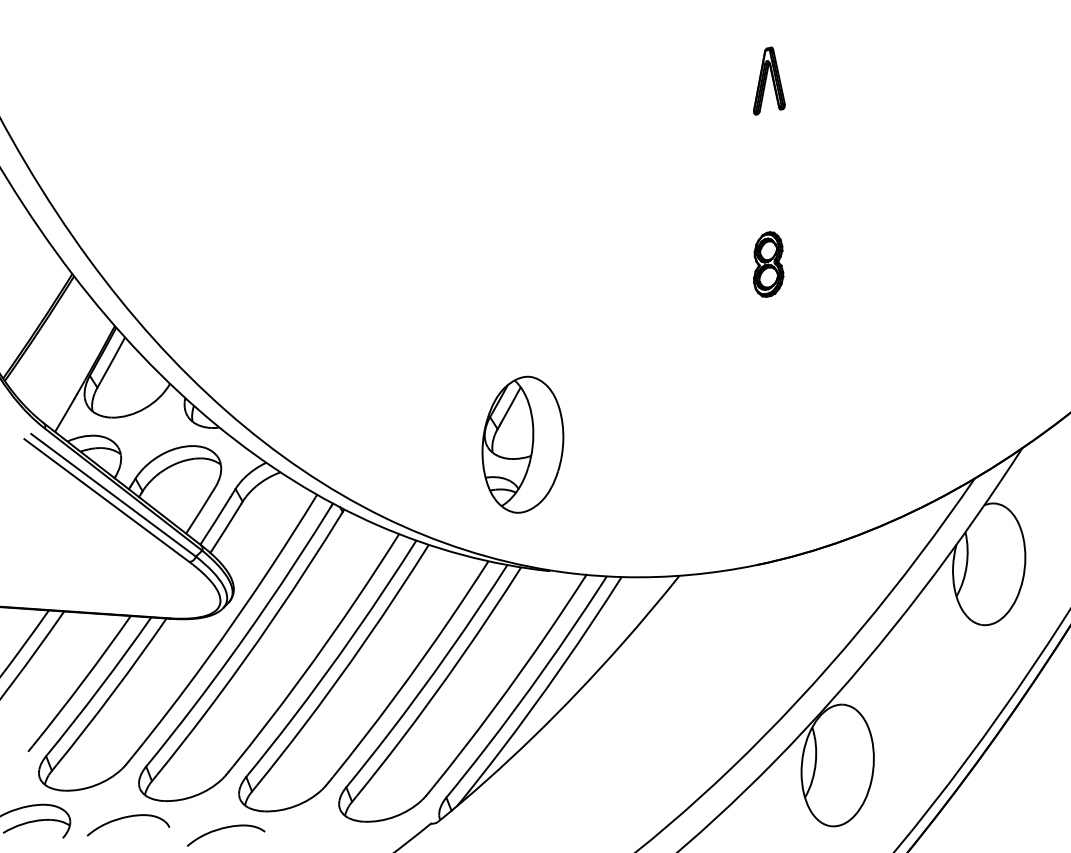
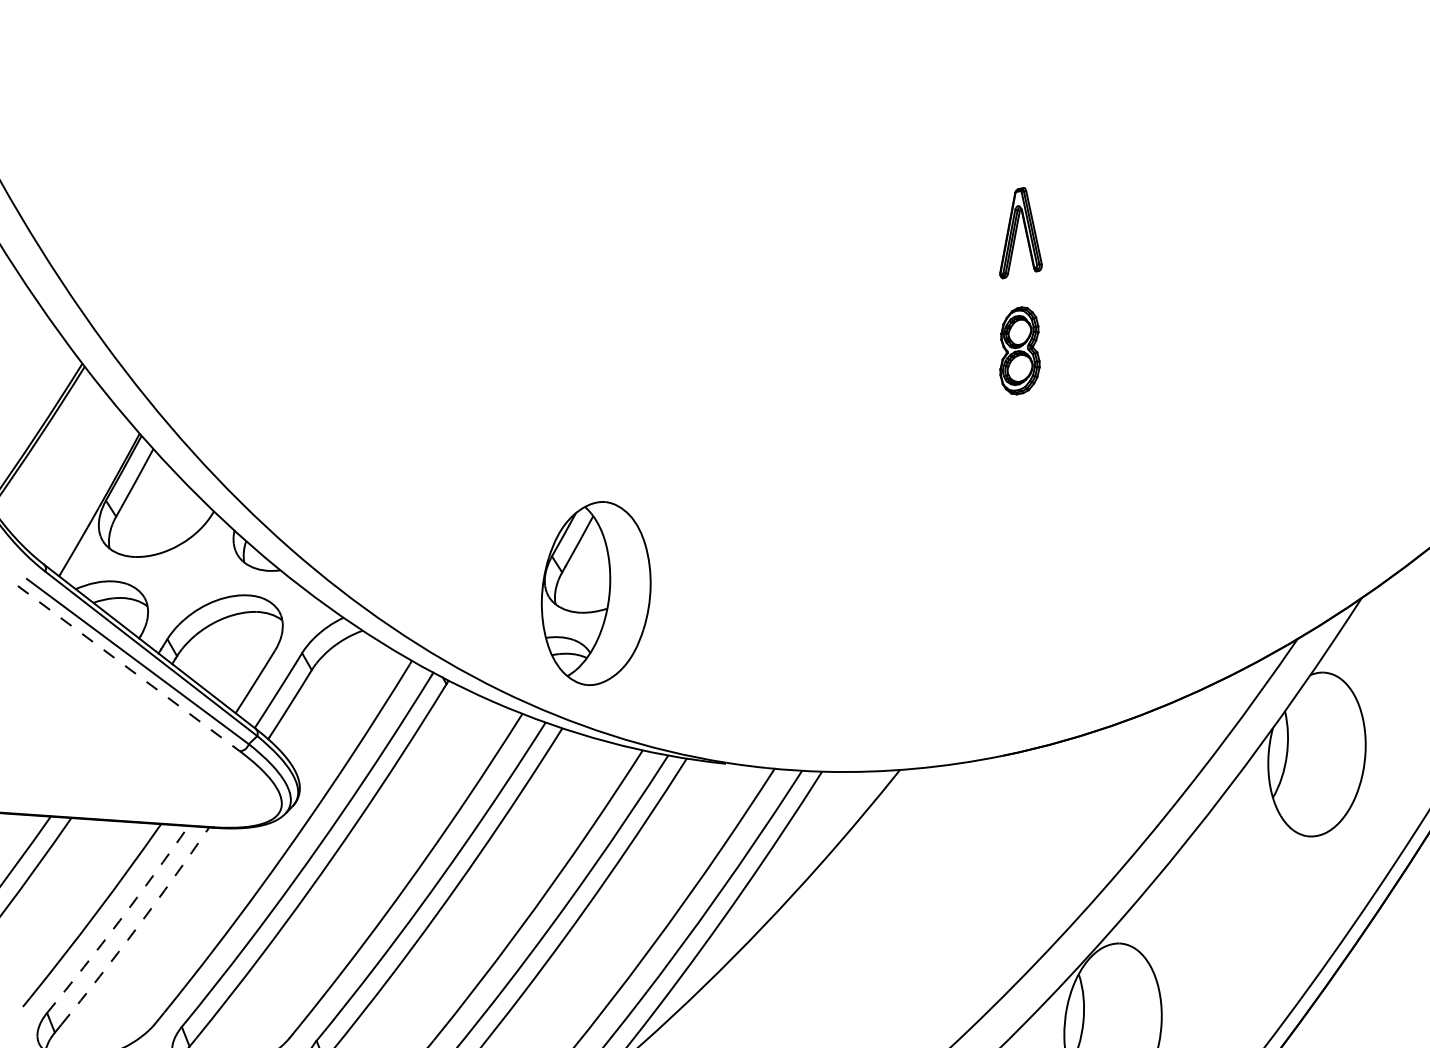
part: (769, 80) -> (1021, 232), moved
part: (522, 444) -> (595, 593), moved
line: (106, 500) -> (128, 668), solid -> dashed
arc: (100, 687) -> (120, 920), solid -> dashed
arc: (113, 692) -> (137, 927), solid -> dashed

